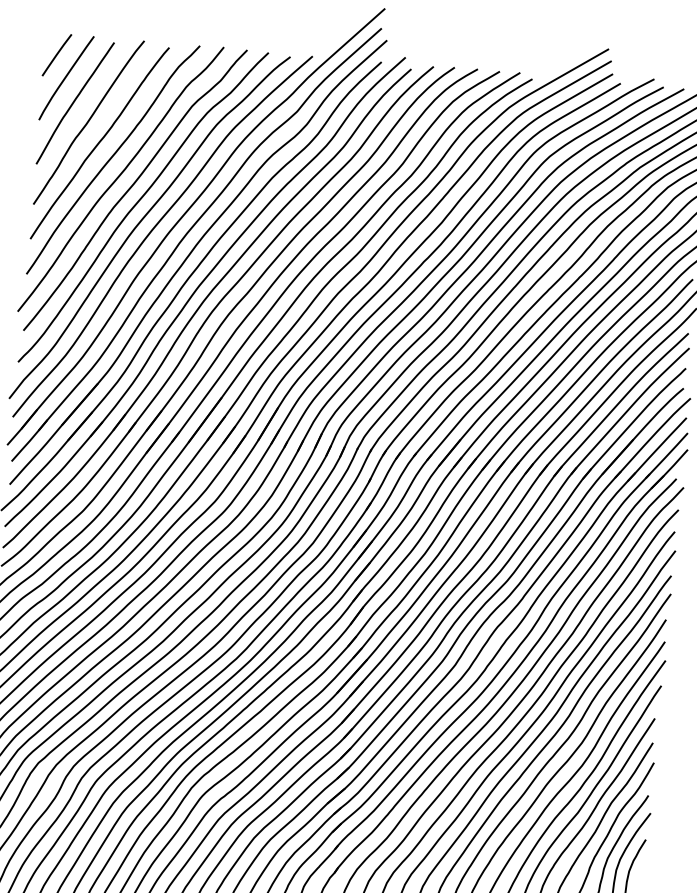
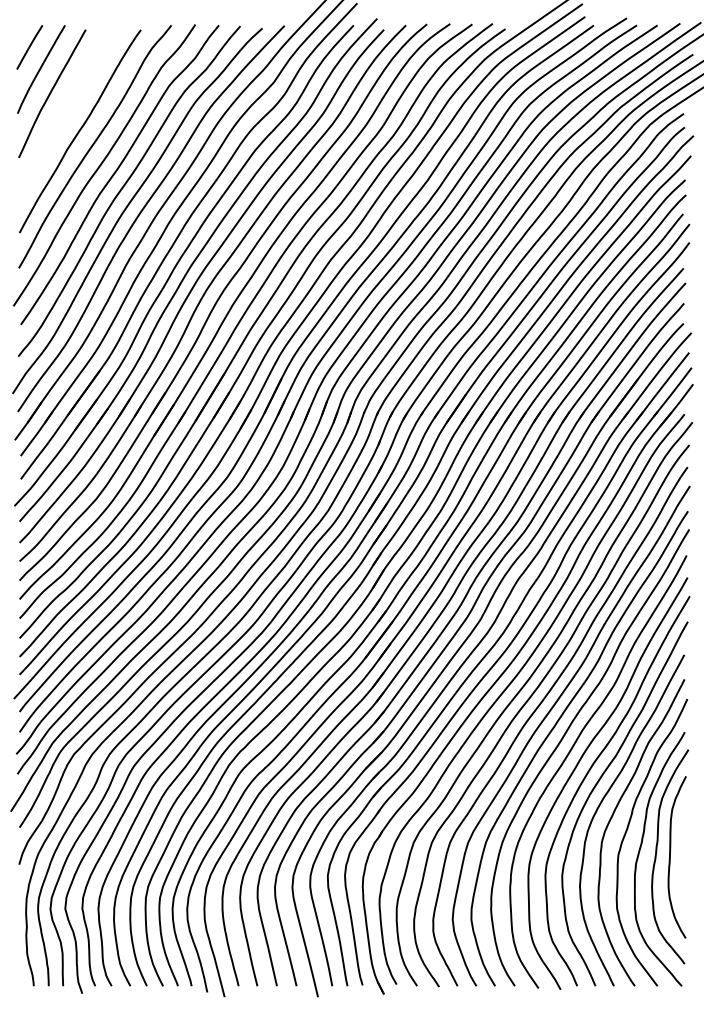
curve: (88, 122) -> (67, 111), removed

